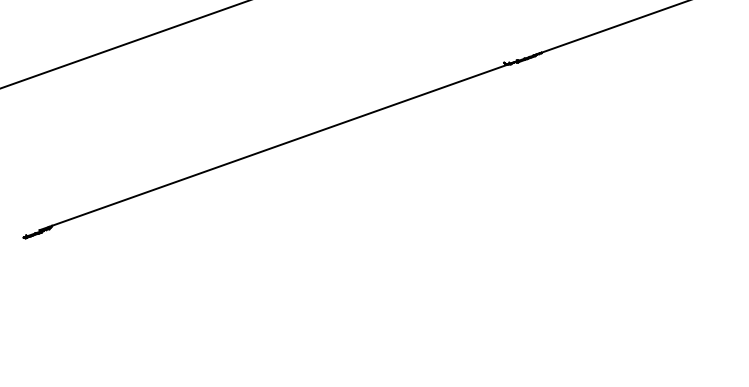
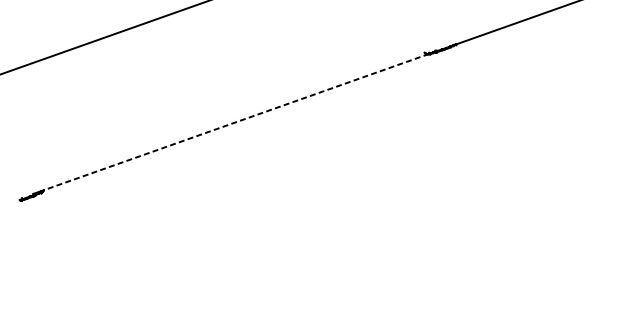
line: (280, 144) -> (236, 121), solid -> dashed

